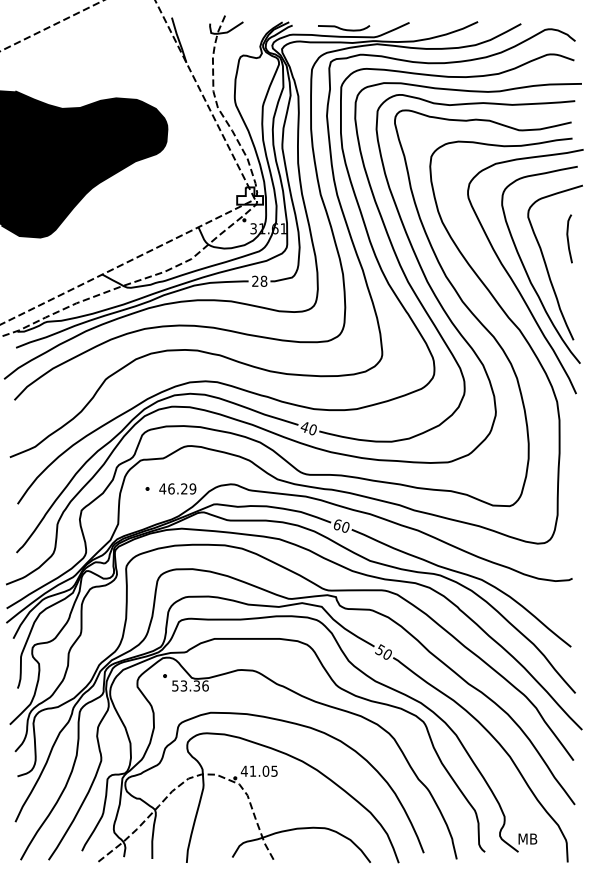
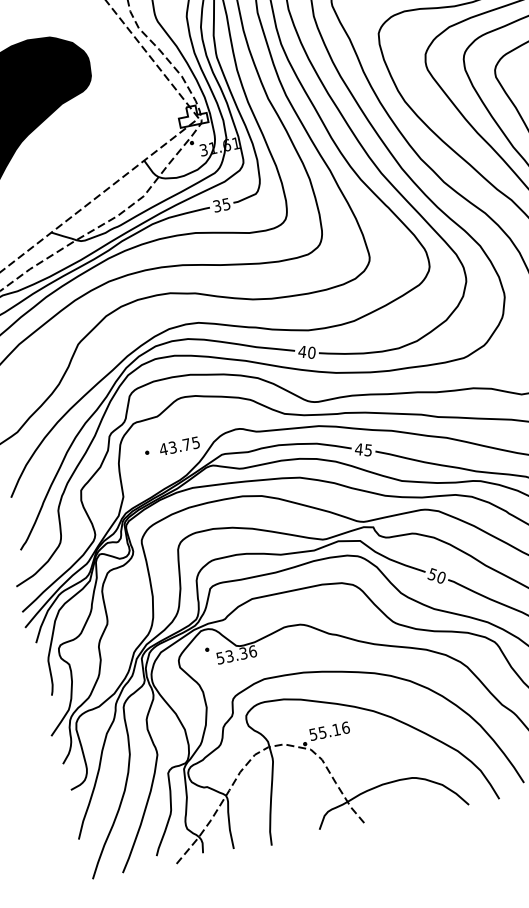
text: (259, 280) -> (221, 204), 28 -> 35
text: (182, 488) -> (184, 444), 46.29 -> 43.75
text: (341, 525) -> (363, 449), 60 -> 45
text: (258, 770) -> (328, 730), 41.05 -> 55.16

